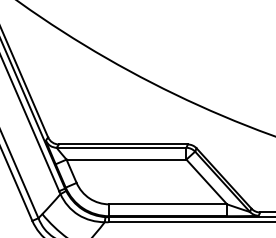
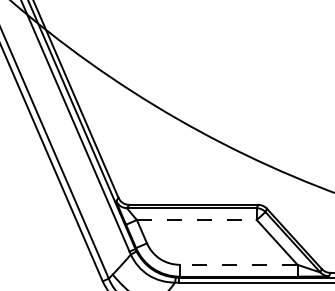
line: (126, 160) -> (196, 220), solid -> dashed
line: (168, 204) -> (238, 264), solid -> dashed

